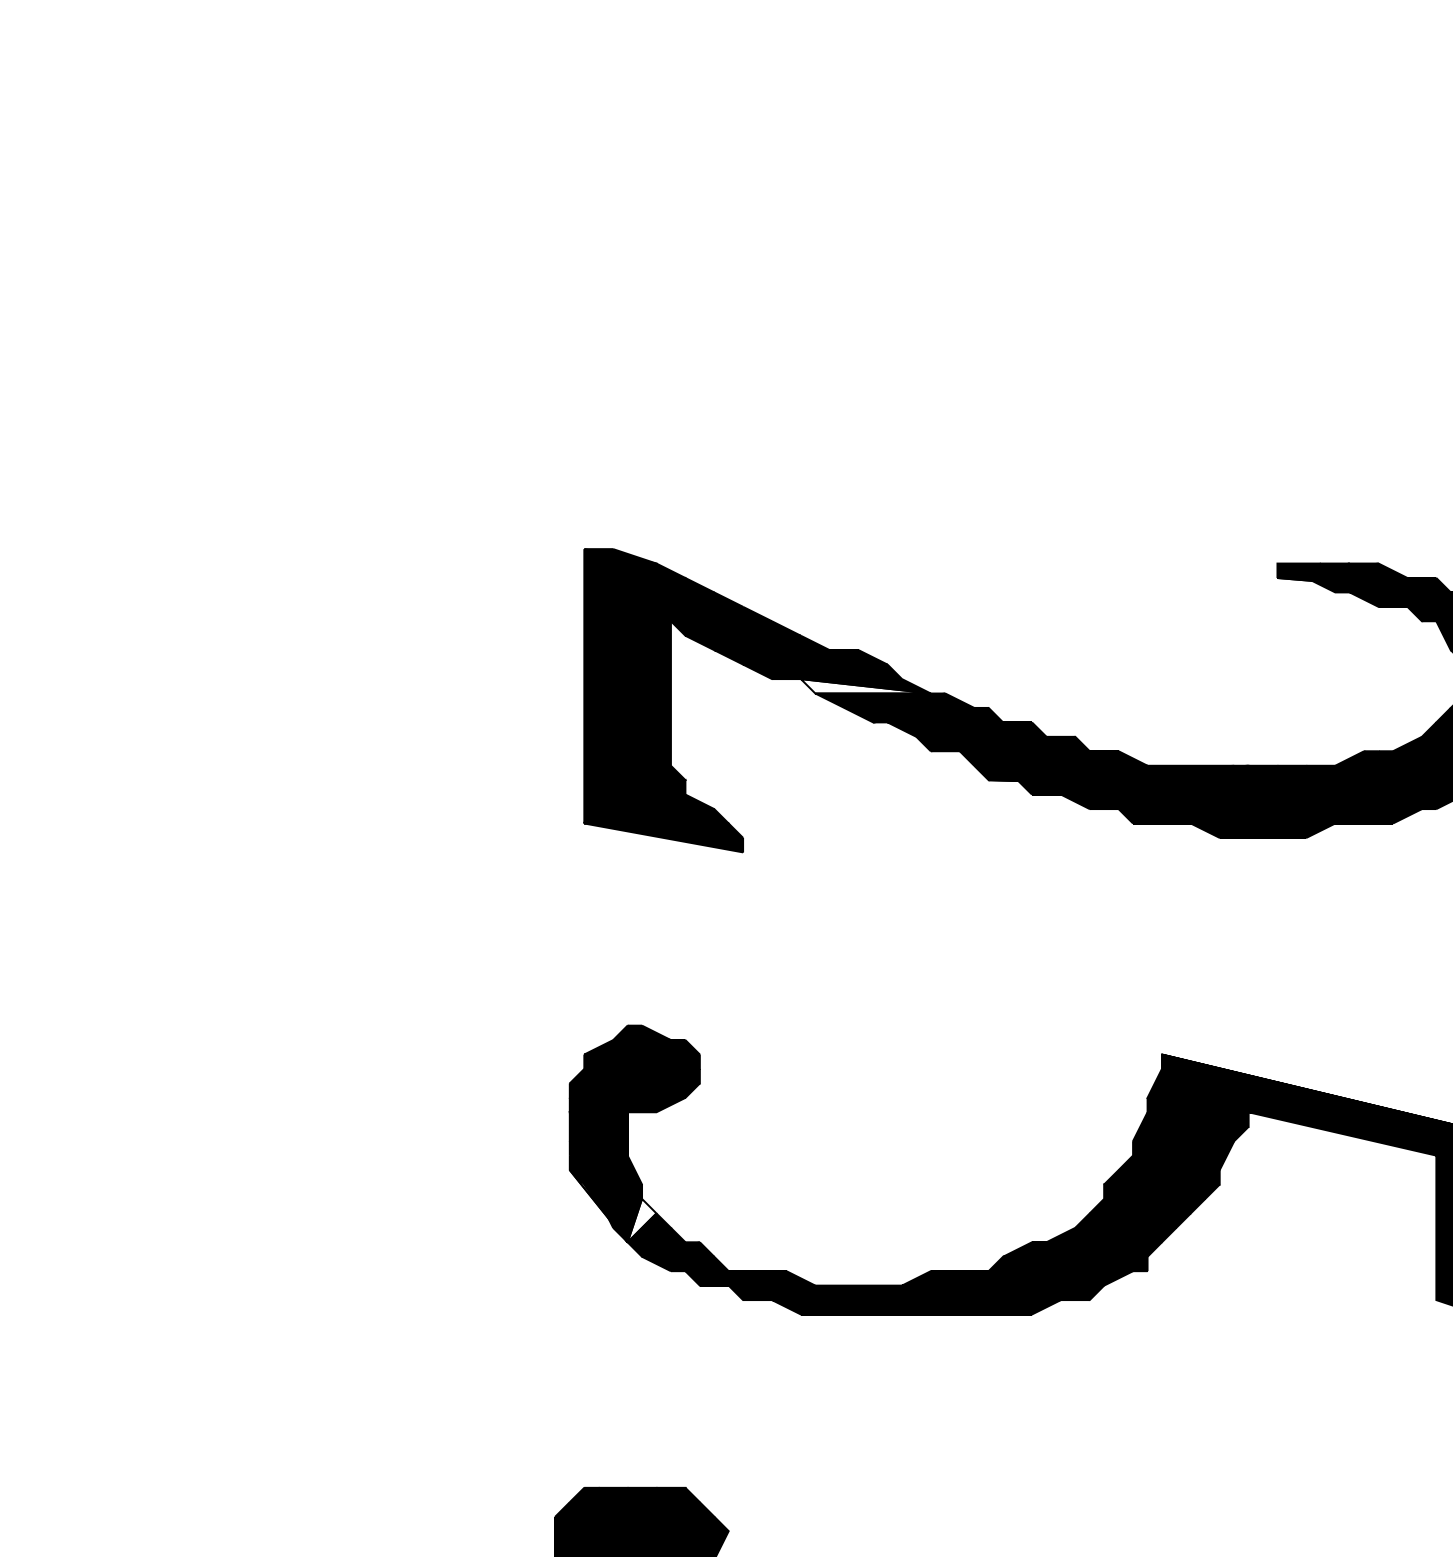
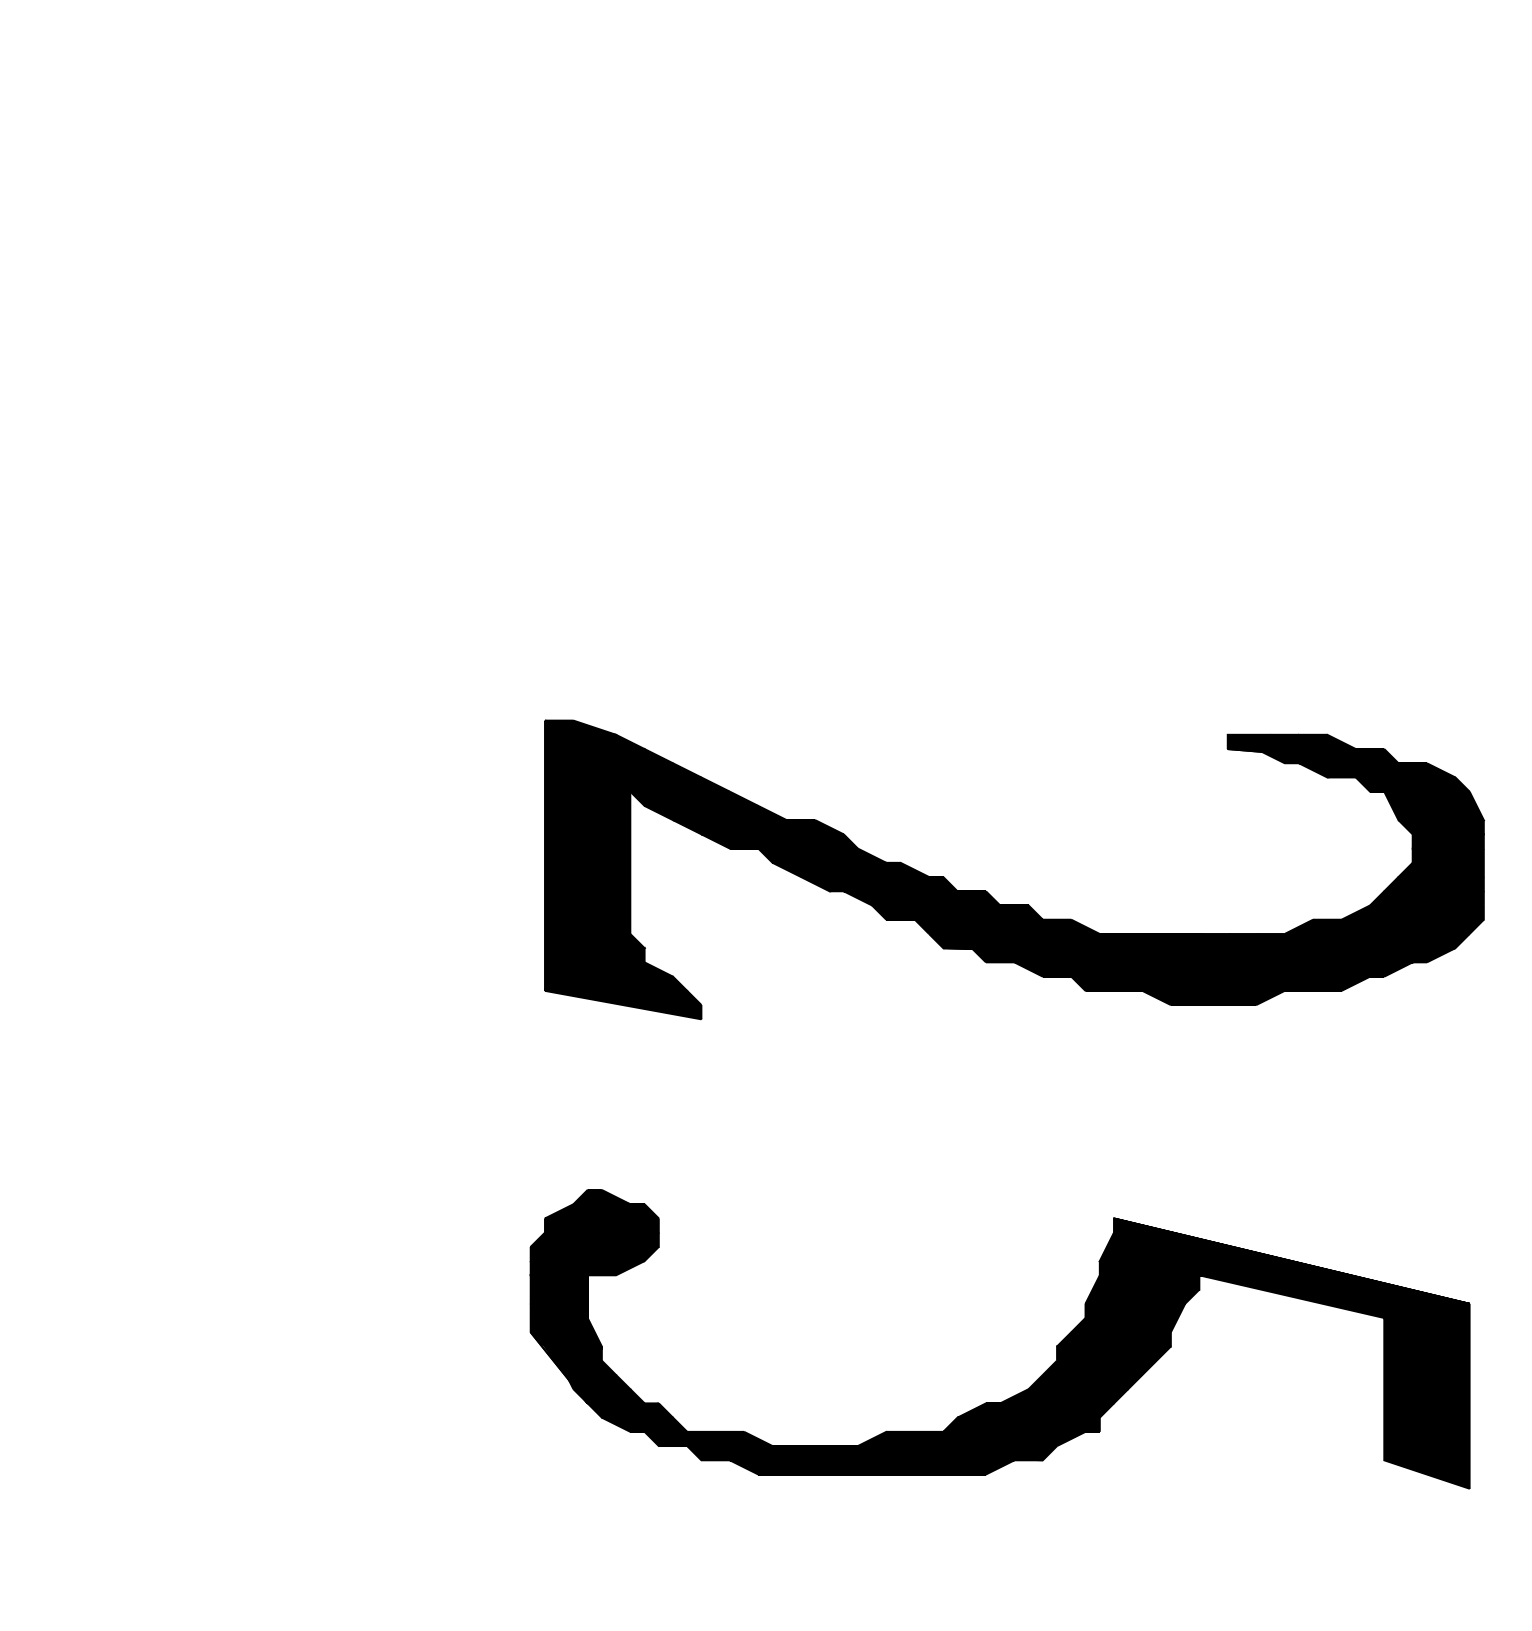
fill: (866, 686) -> (822, 855), added
fill: (641, 1220) -> (601, 1381), added

